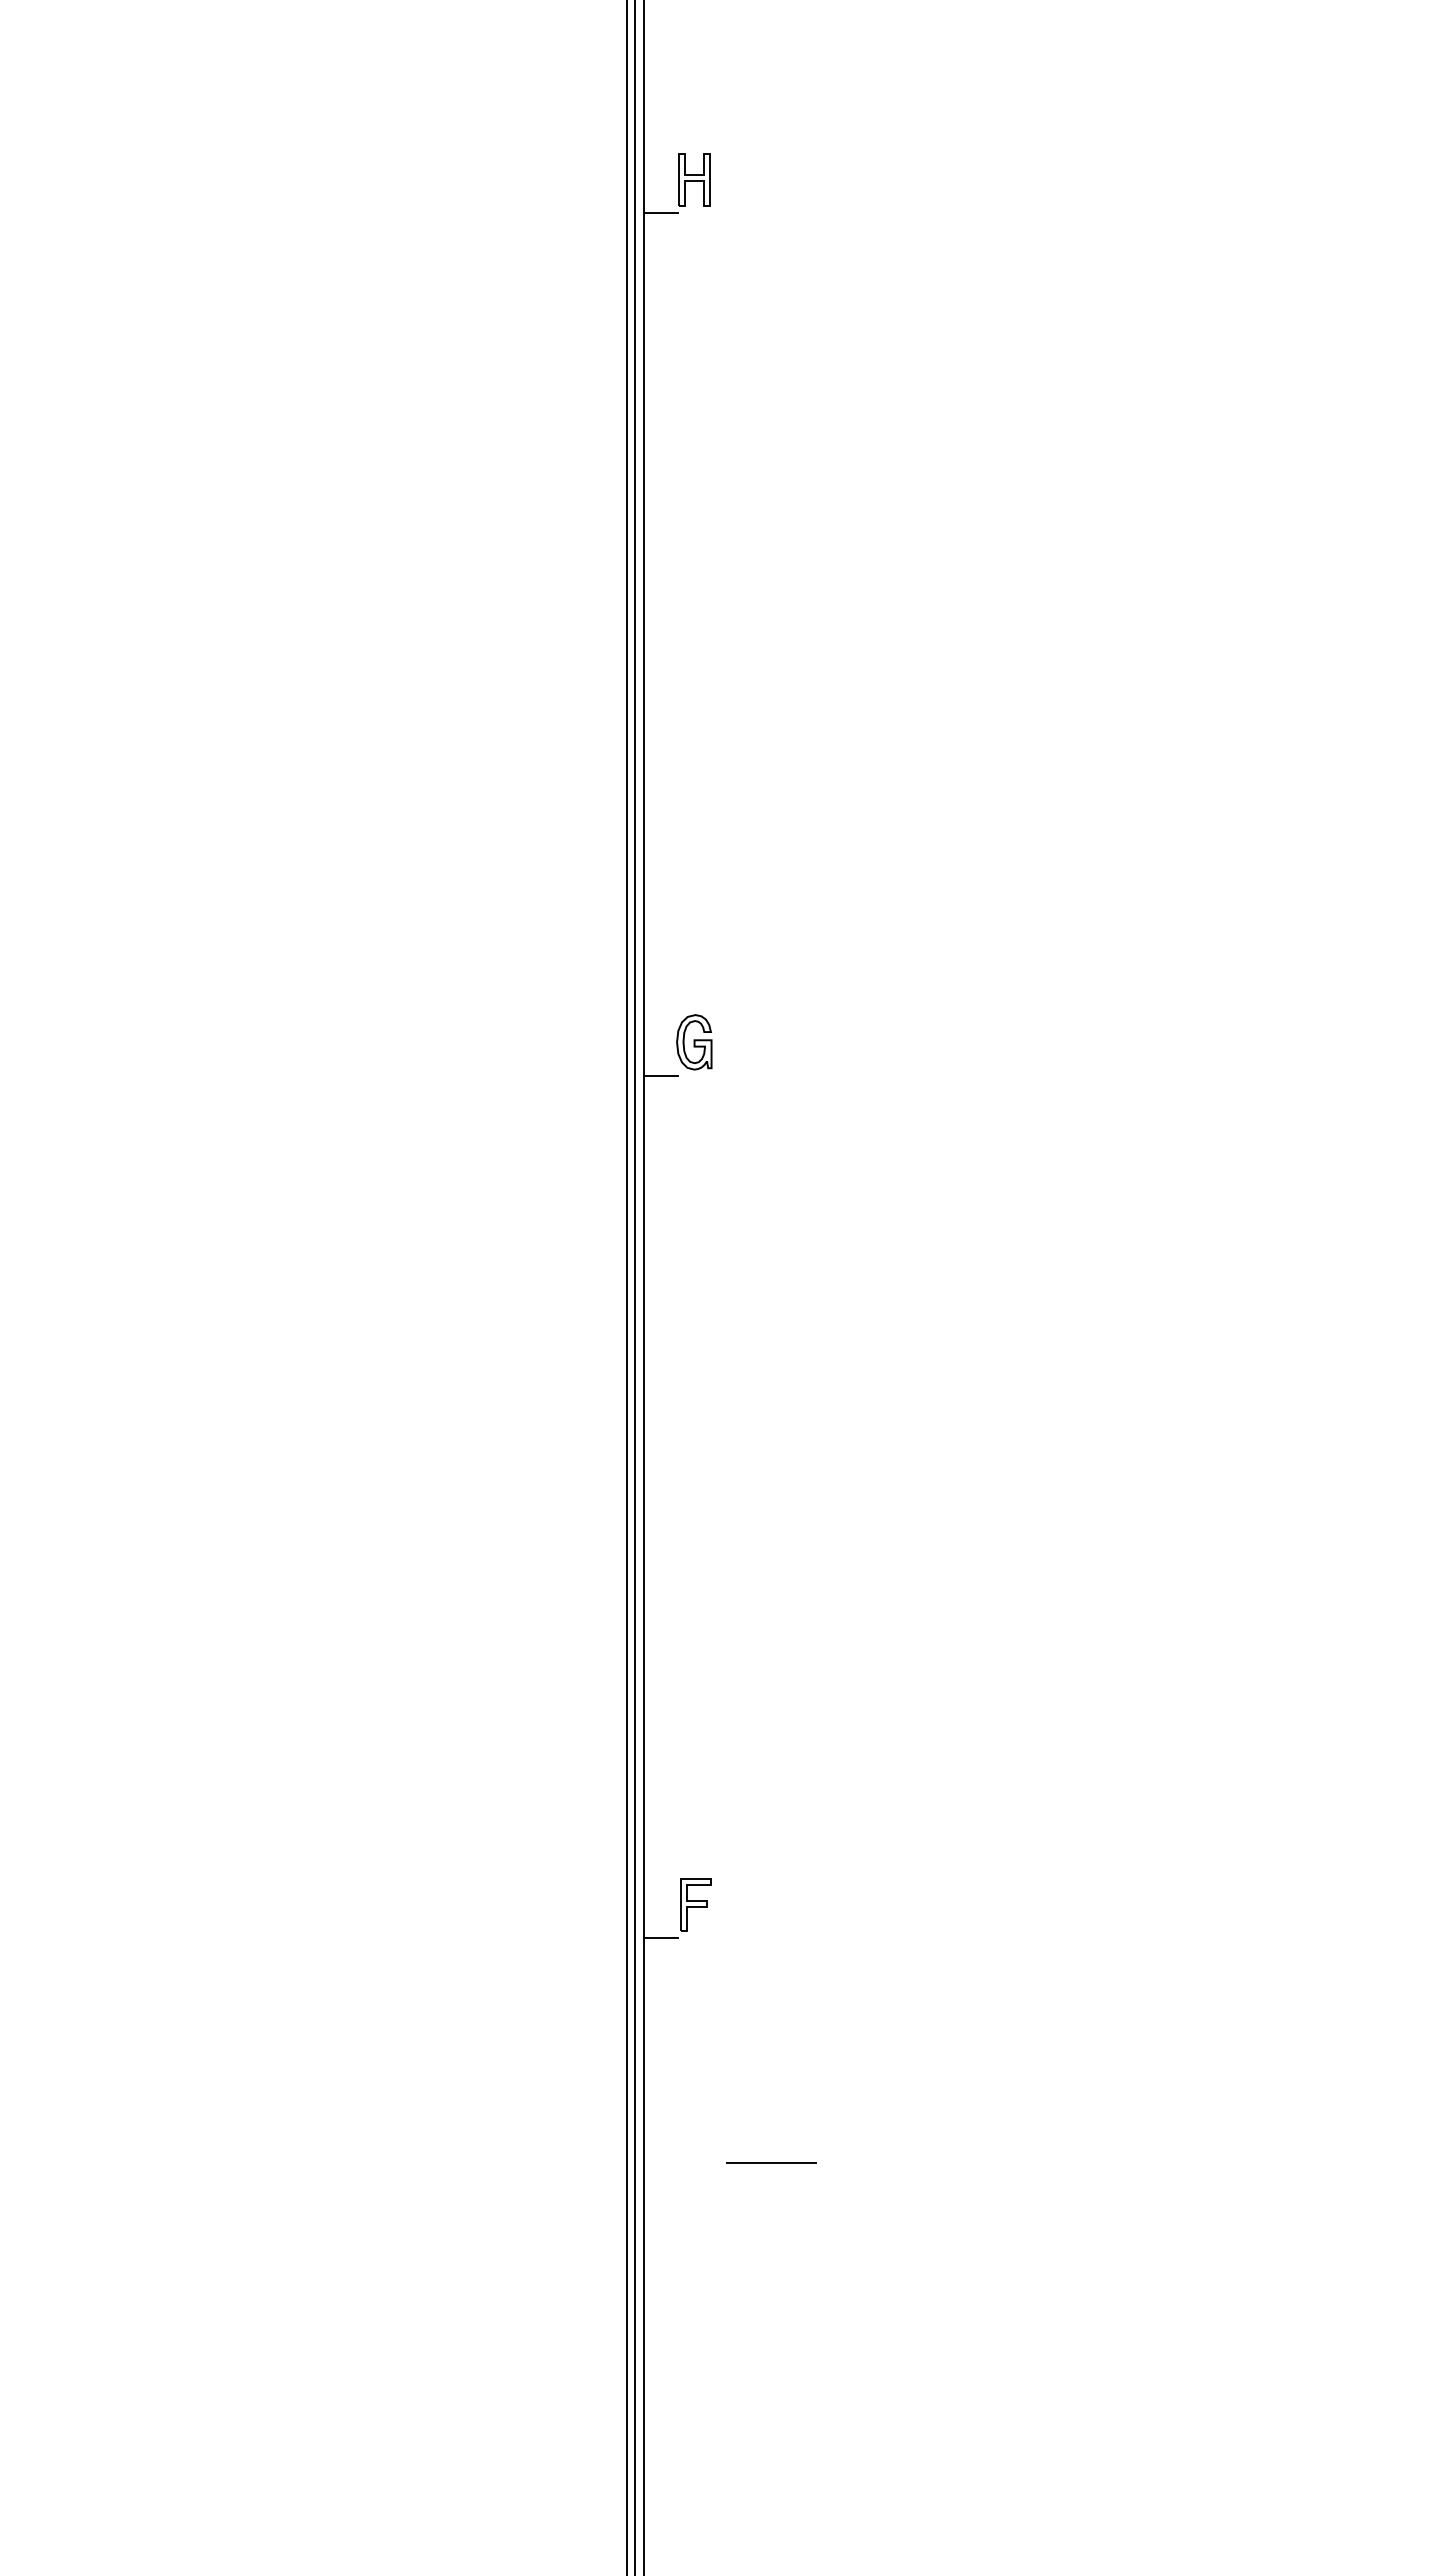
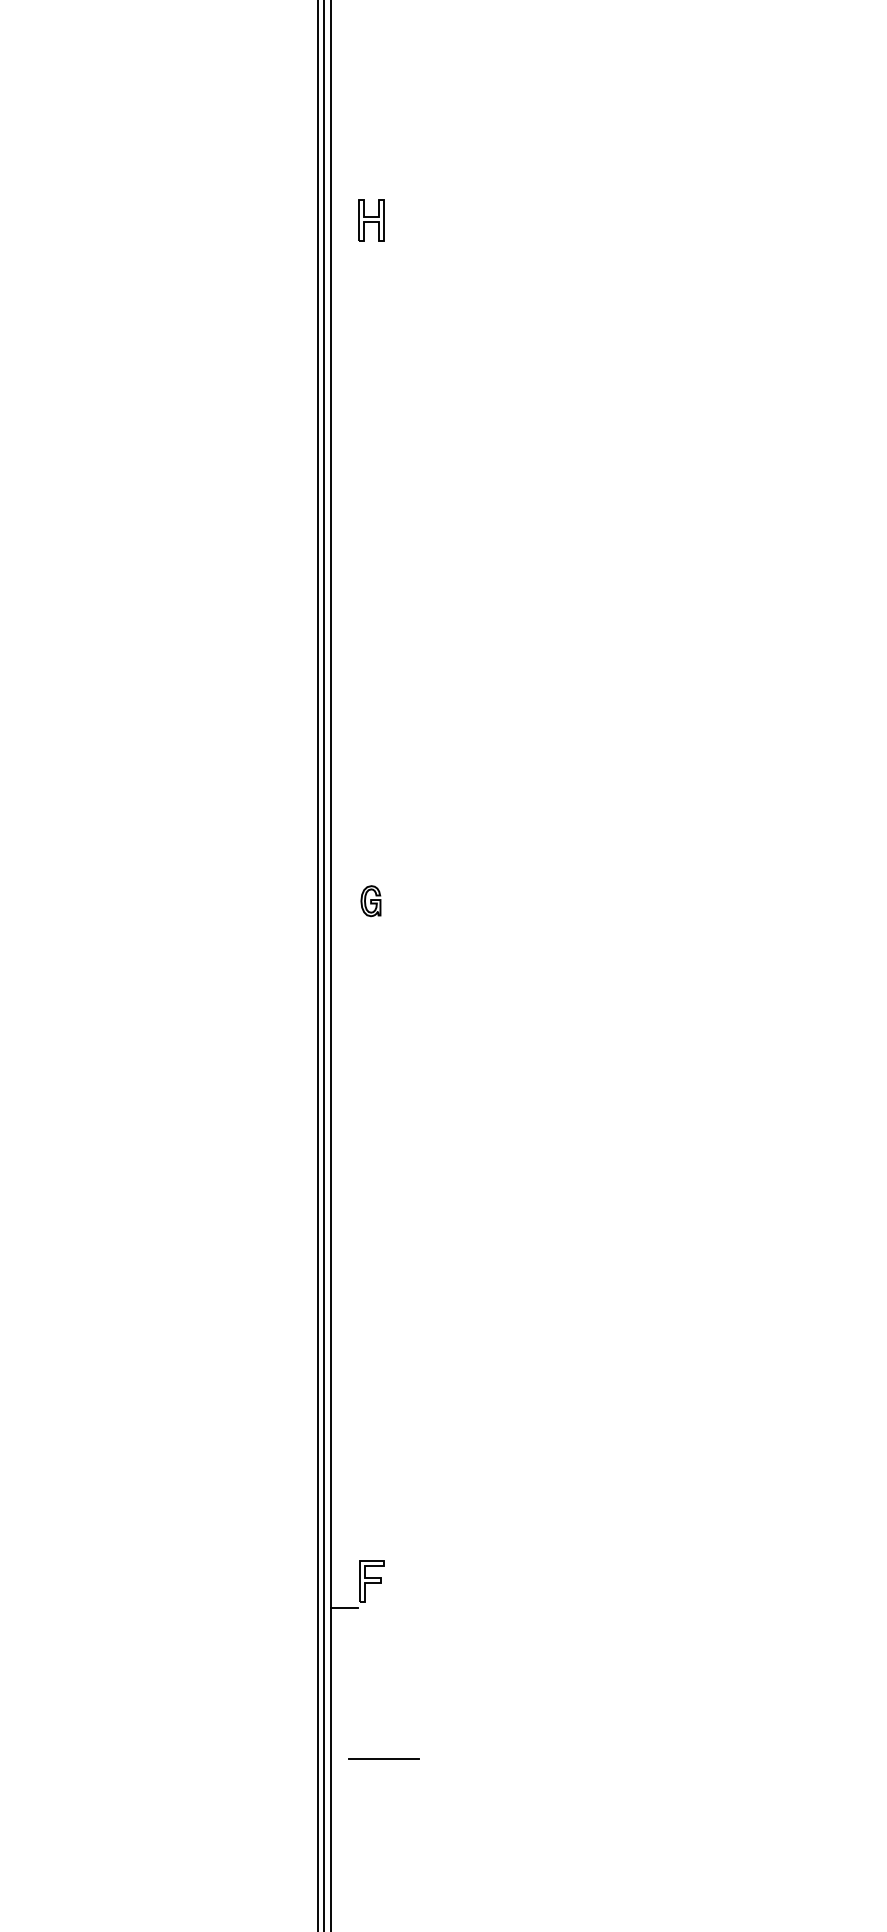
line: (660, 212) -> (344, 246), removed
part: (694, 1042) -> (371, 901), size x0.7
line: (660, 1075) -> (344, 927), removed
line: (771, 2162) -> (383, 1758), moved

